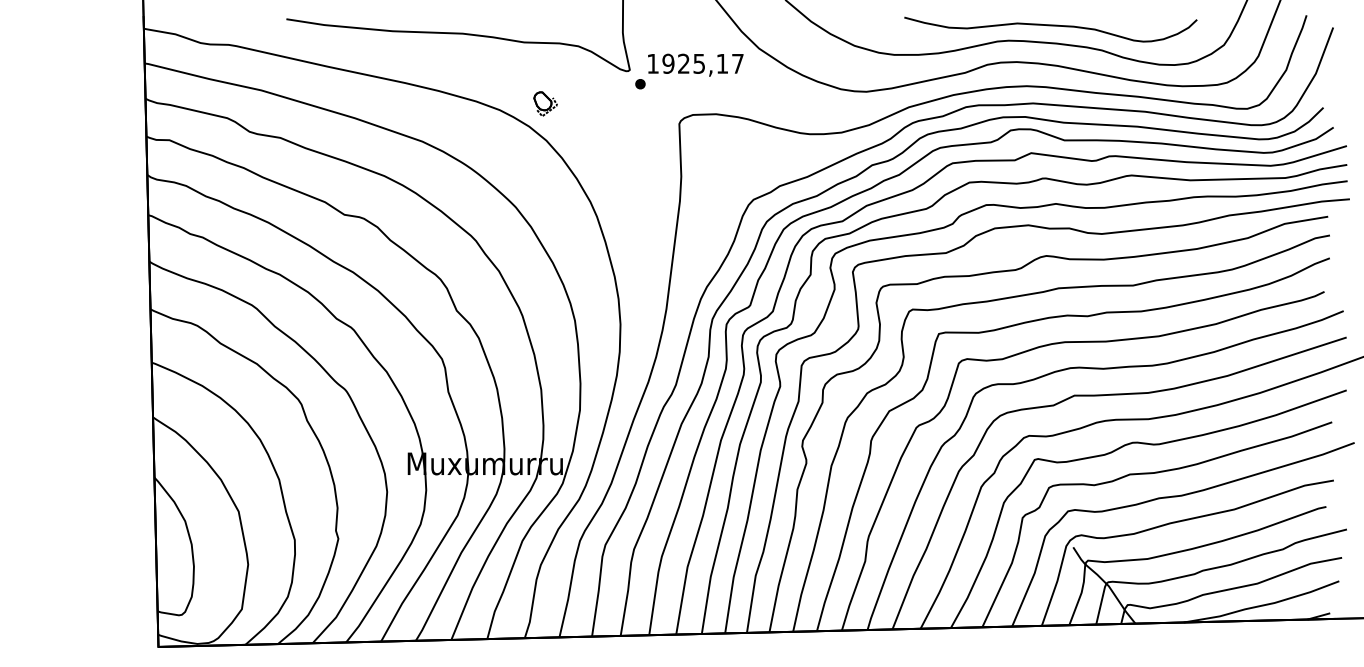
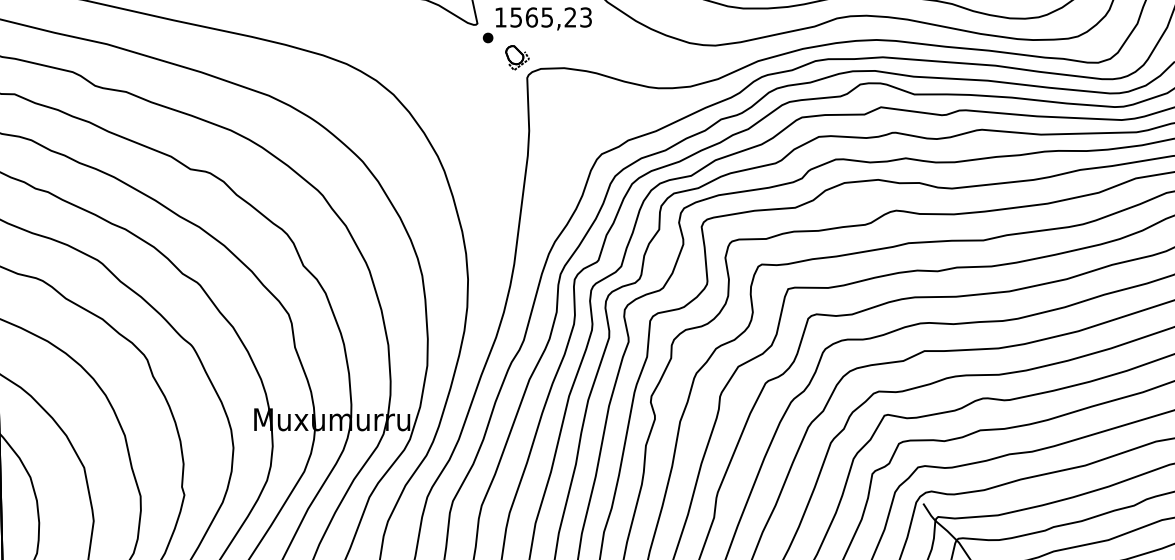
text: (702, 63) -> (550, 17), 1925,17 -> 1565,23
part: (545, 103) -> (517, 57), moved

